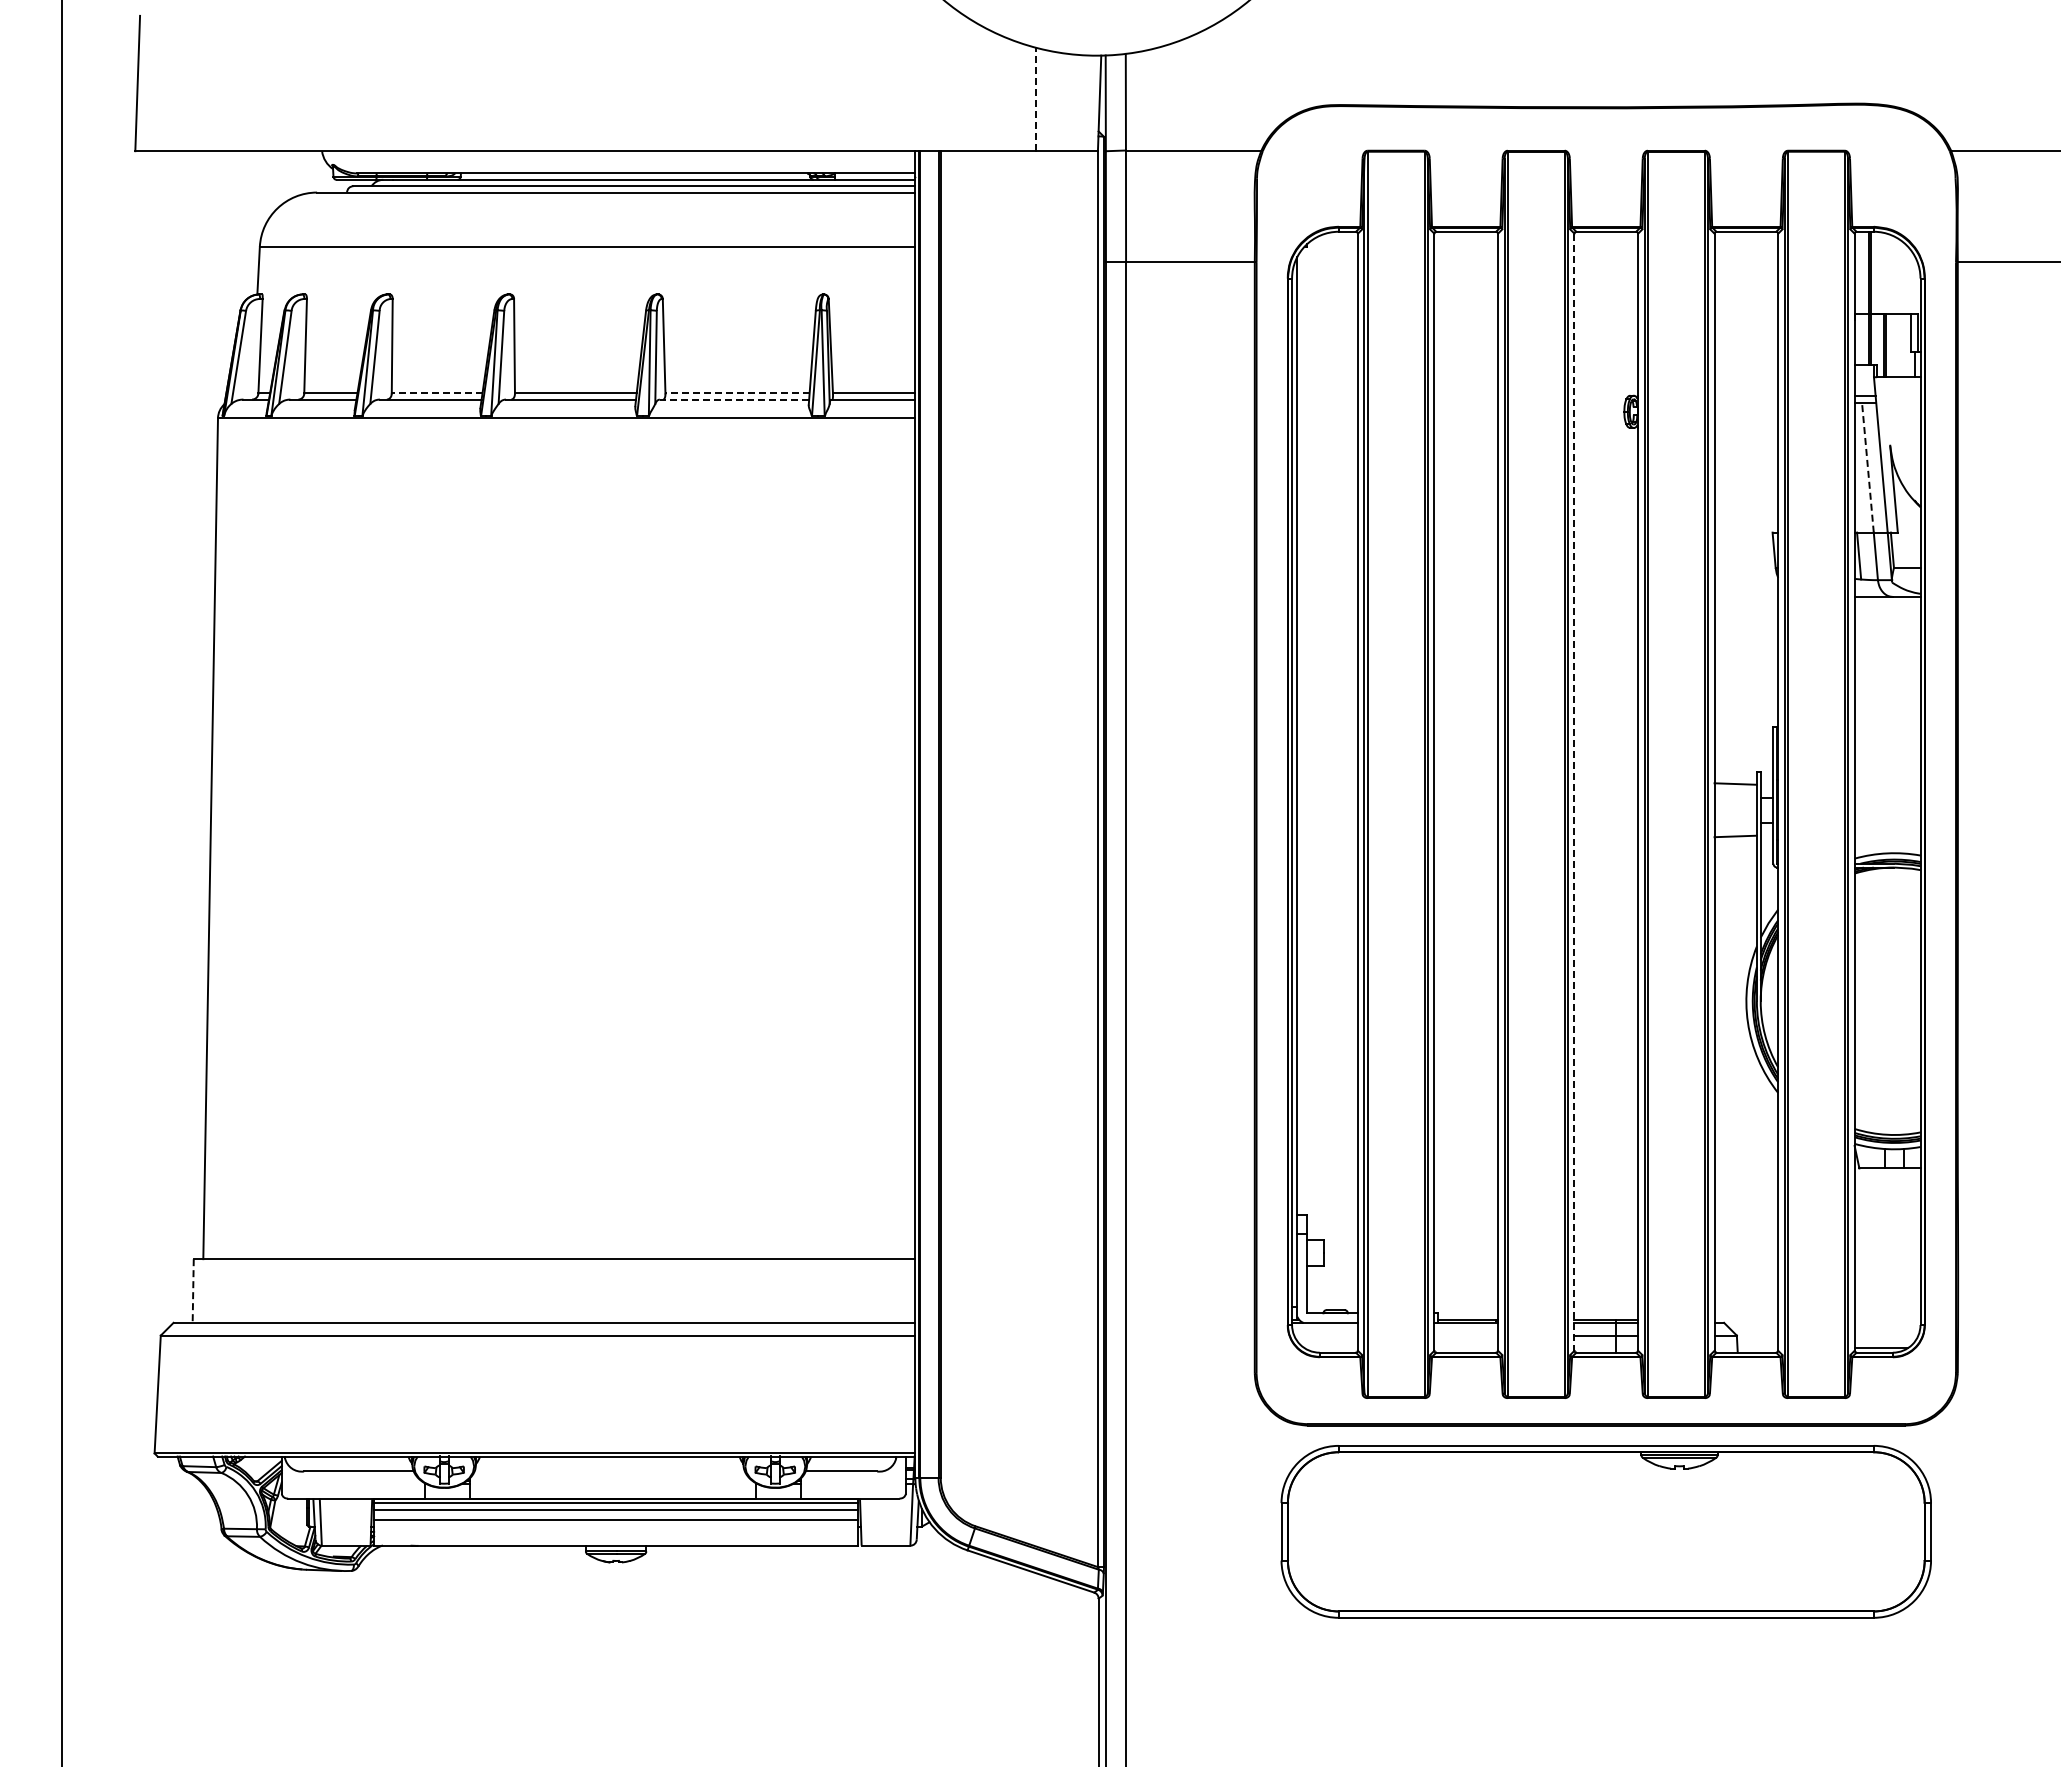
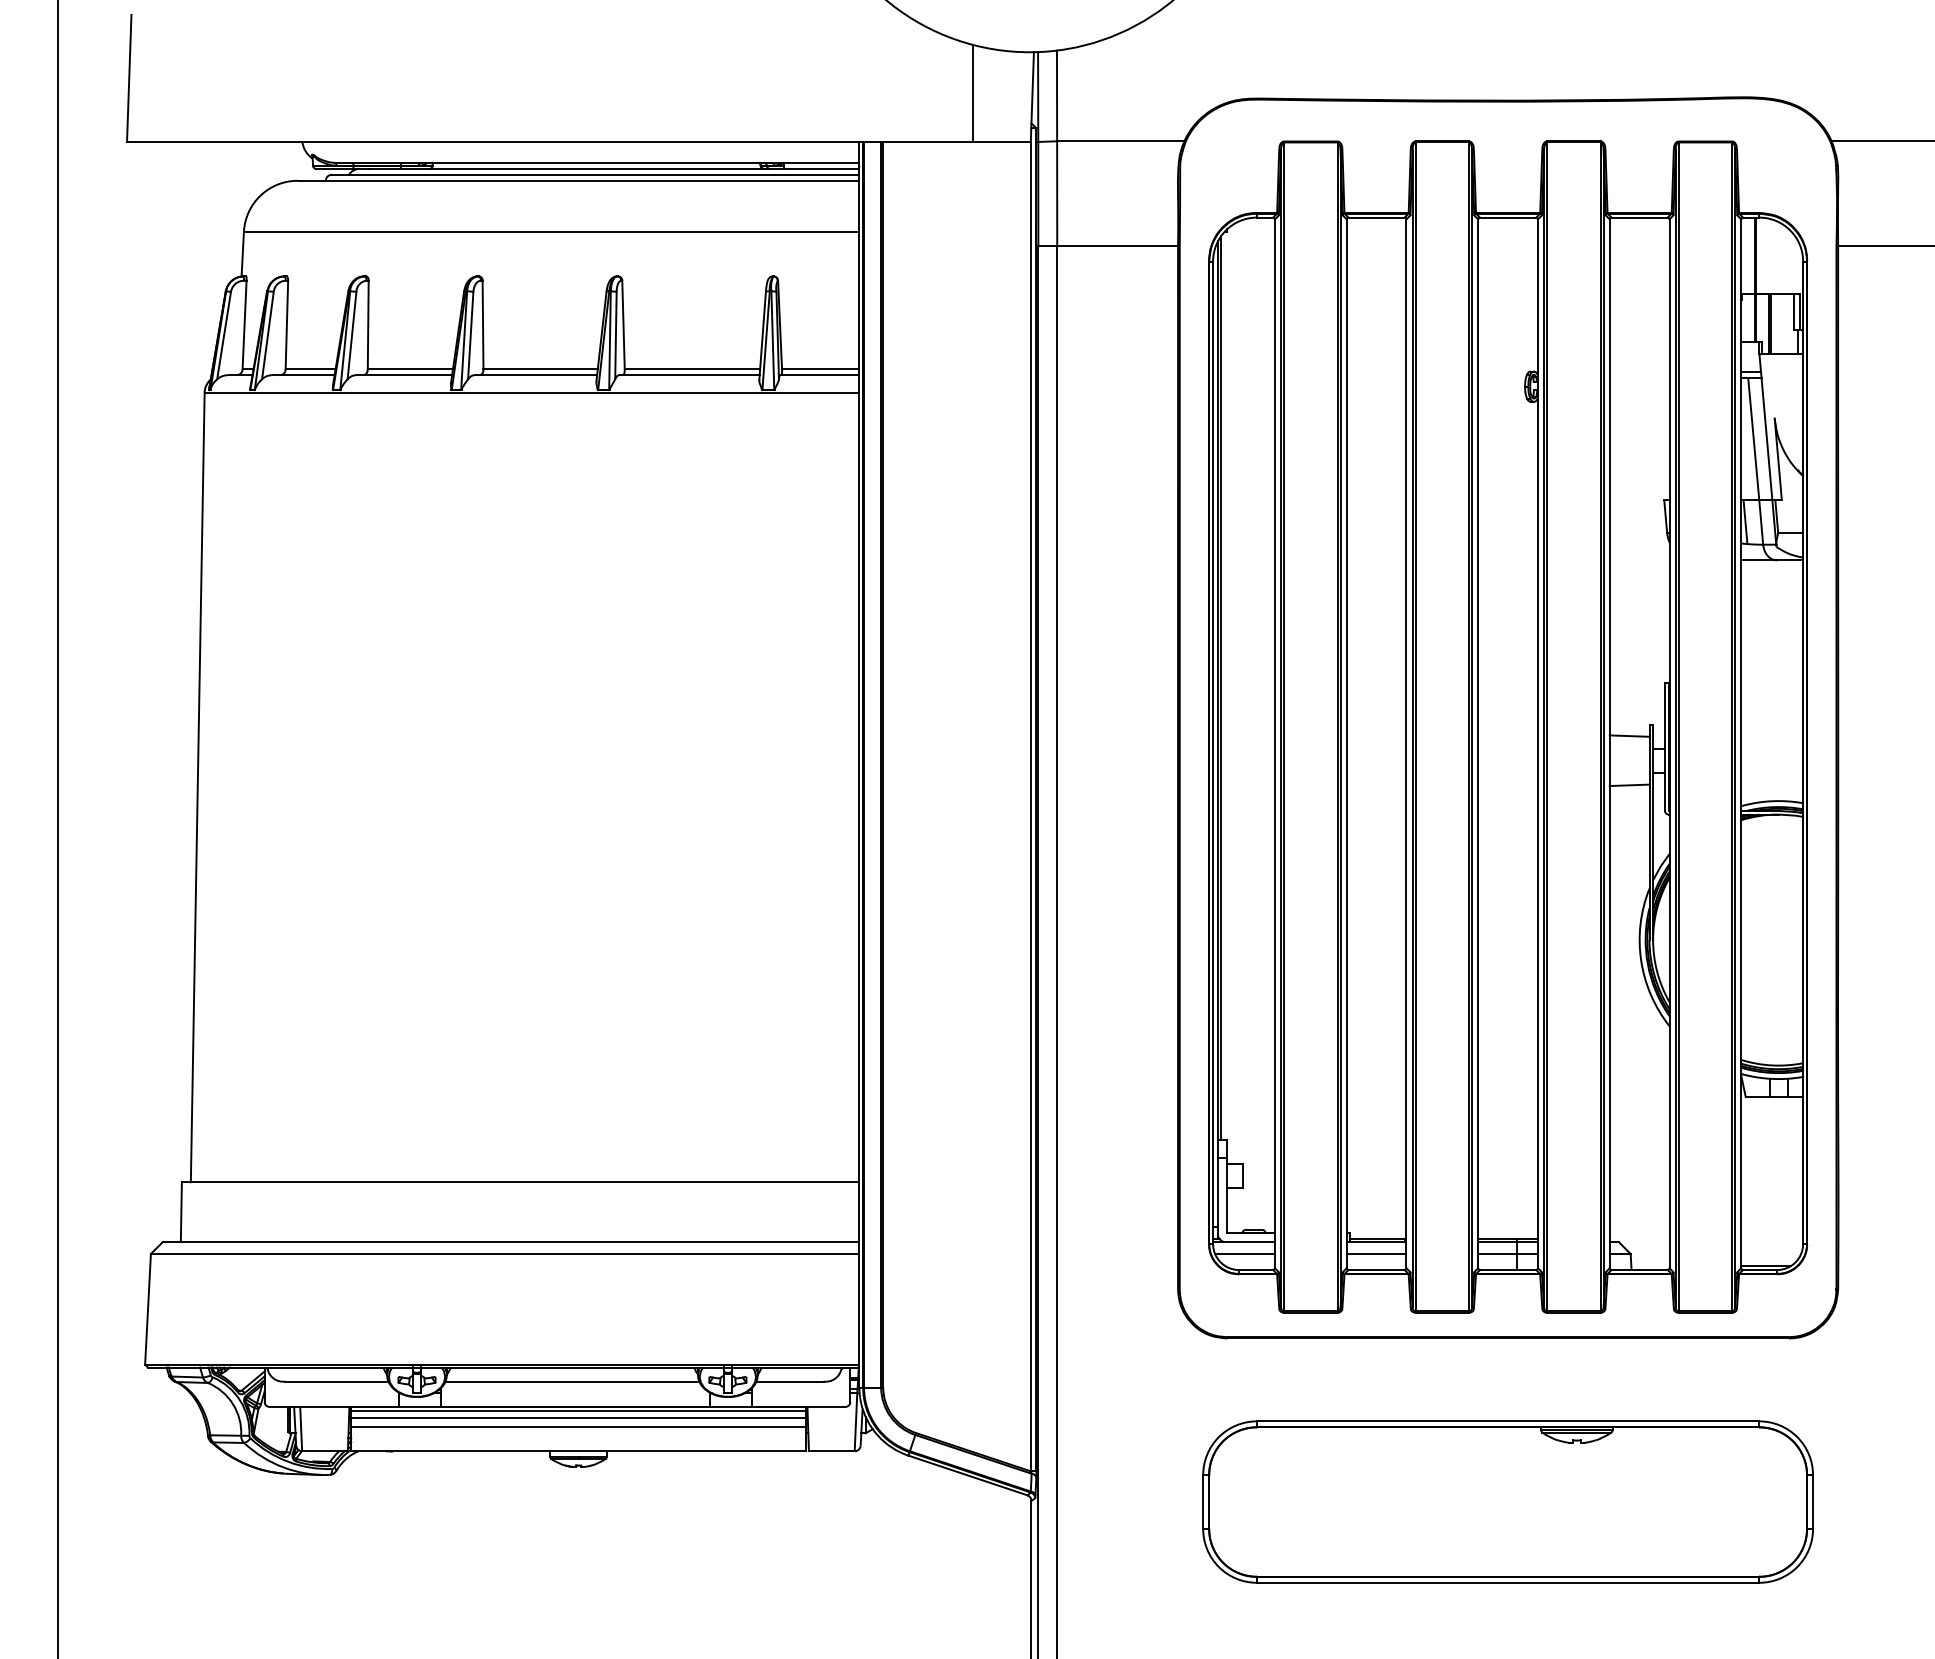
line: (1036, 99) -> (973, 93), dashed -> solid
line: (436, 393) -> (409, 369), dashed -> solid
line: (737, 393) -> (692, 369), dashed -> solid
line: (734, 399) -> (689, 375), dashed -> solid
line: (1867, 467) -> (1753, 438), dashed -> solid
line: (1300, 732) -> (1221, 687), added
line: (1574, 792) -> (1478, 744), dashed -> solid
line: (193, 1291) -> (181, 1212), dashed -> solid
line: (1325, 1335) -> (1244, 1253), added
line: (1466, 1335) -> (1376, 1253), added
line: (609, 1471) -> (572, 1381), added
part: (1605, 1531) -> (1507, 1501), moved

